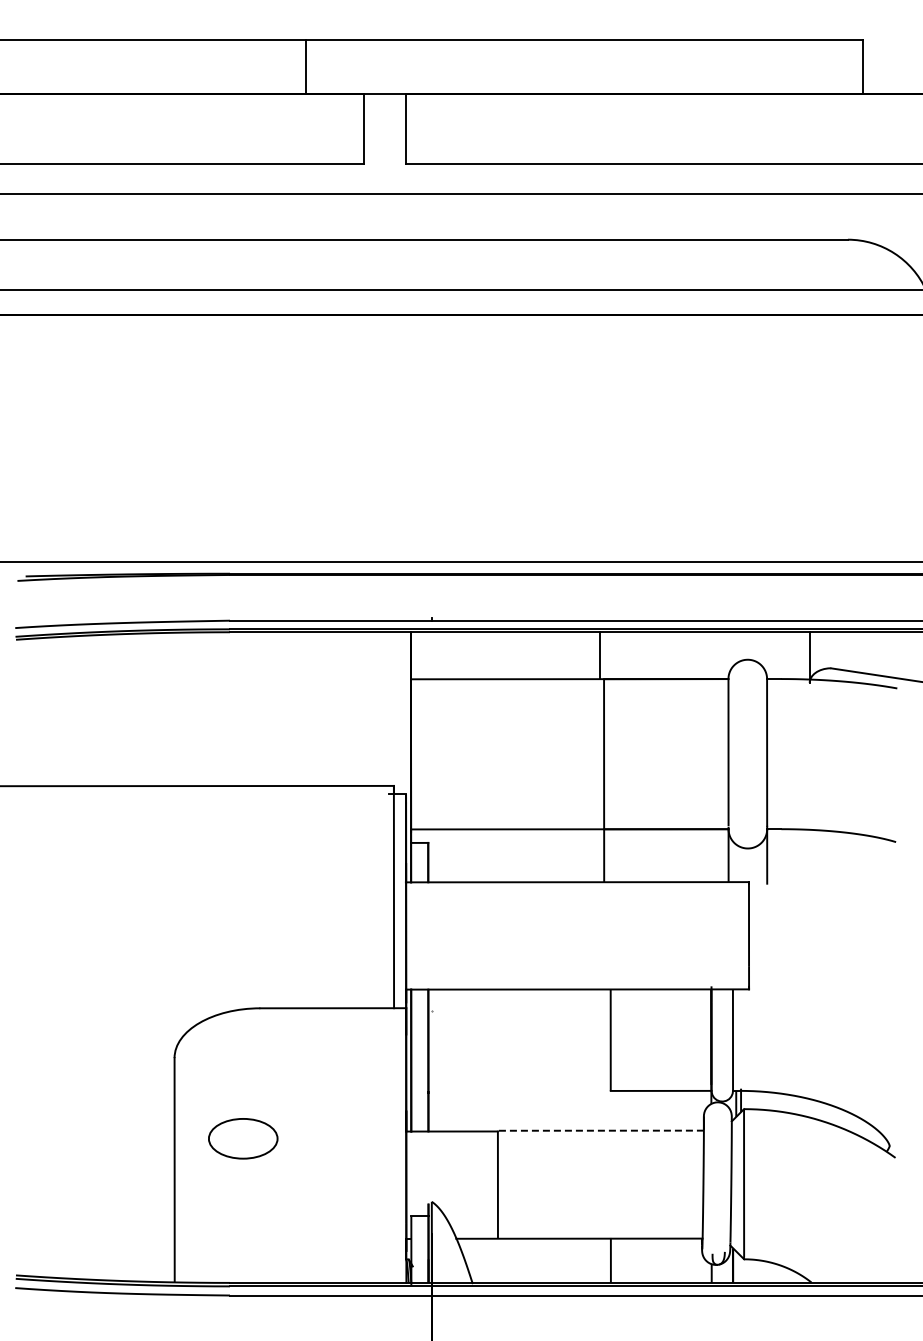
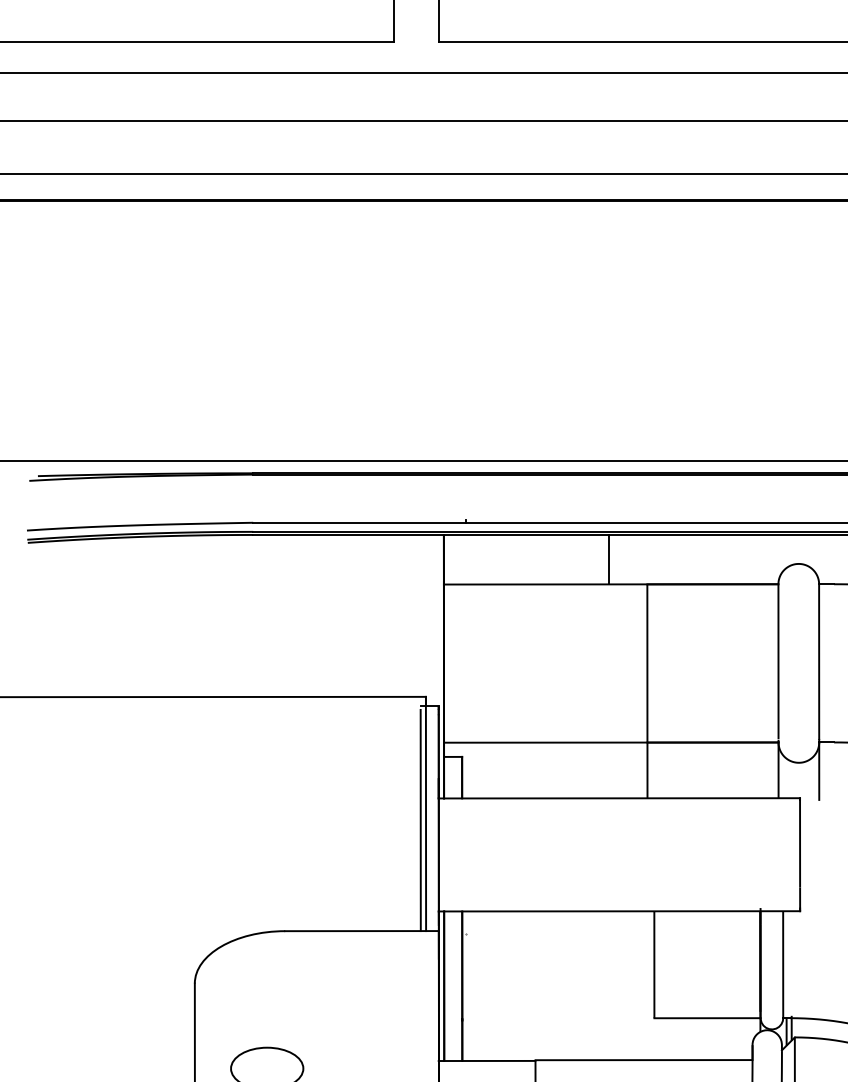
line: (600, 655) -> (608, 559), moved
line: (388, 903) -> (420, 820), added
line: (600, 1130) -> (643, 1059), dashed -> solid

